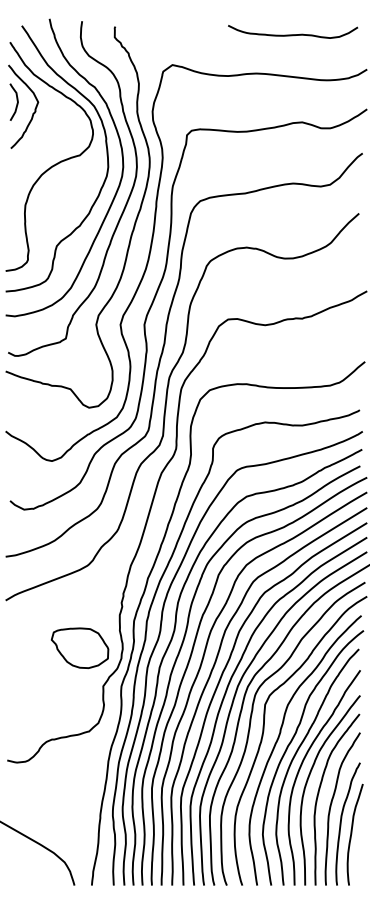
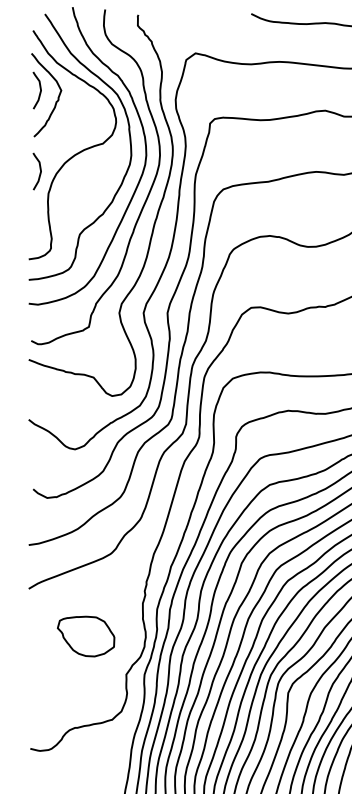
curve: (16, 181) -> (39, 169), added
part: (79, 647) -> (85, 635), moved

